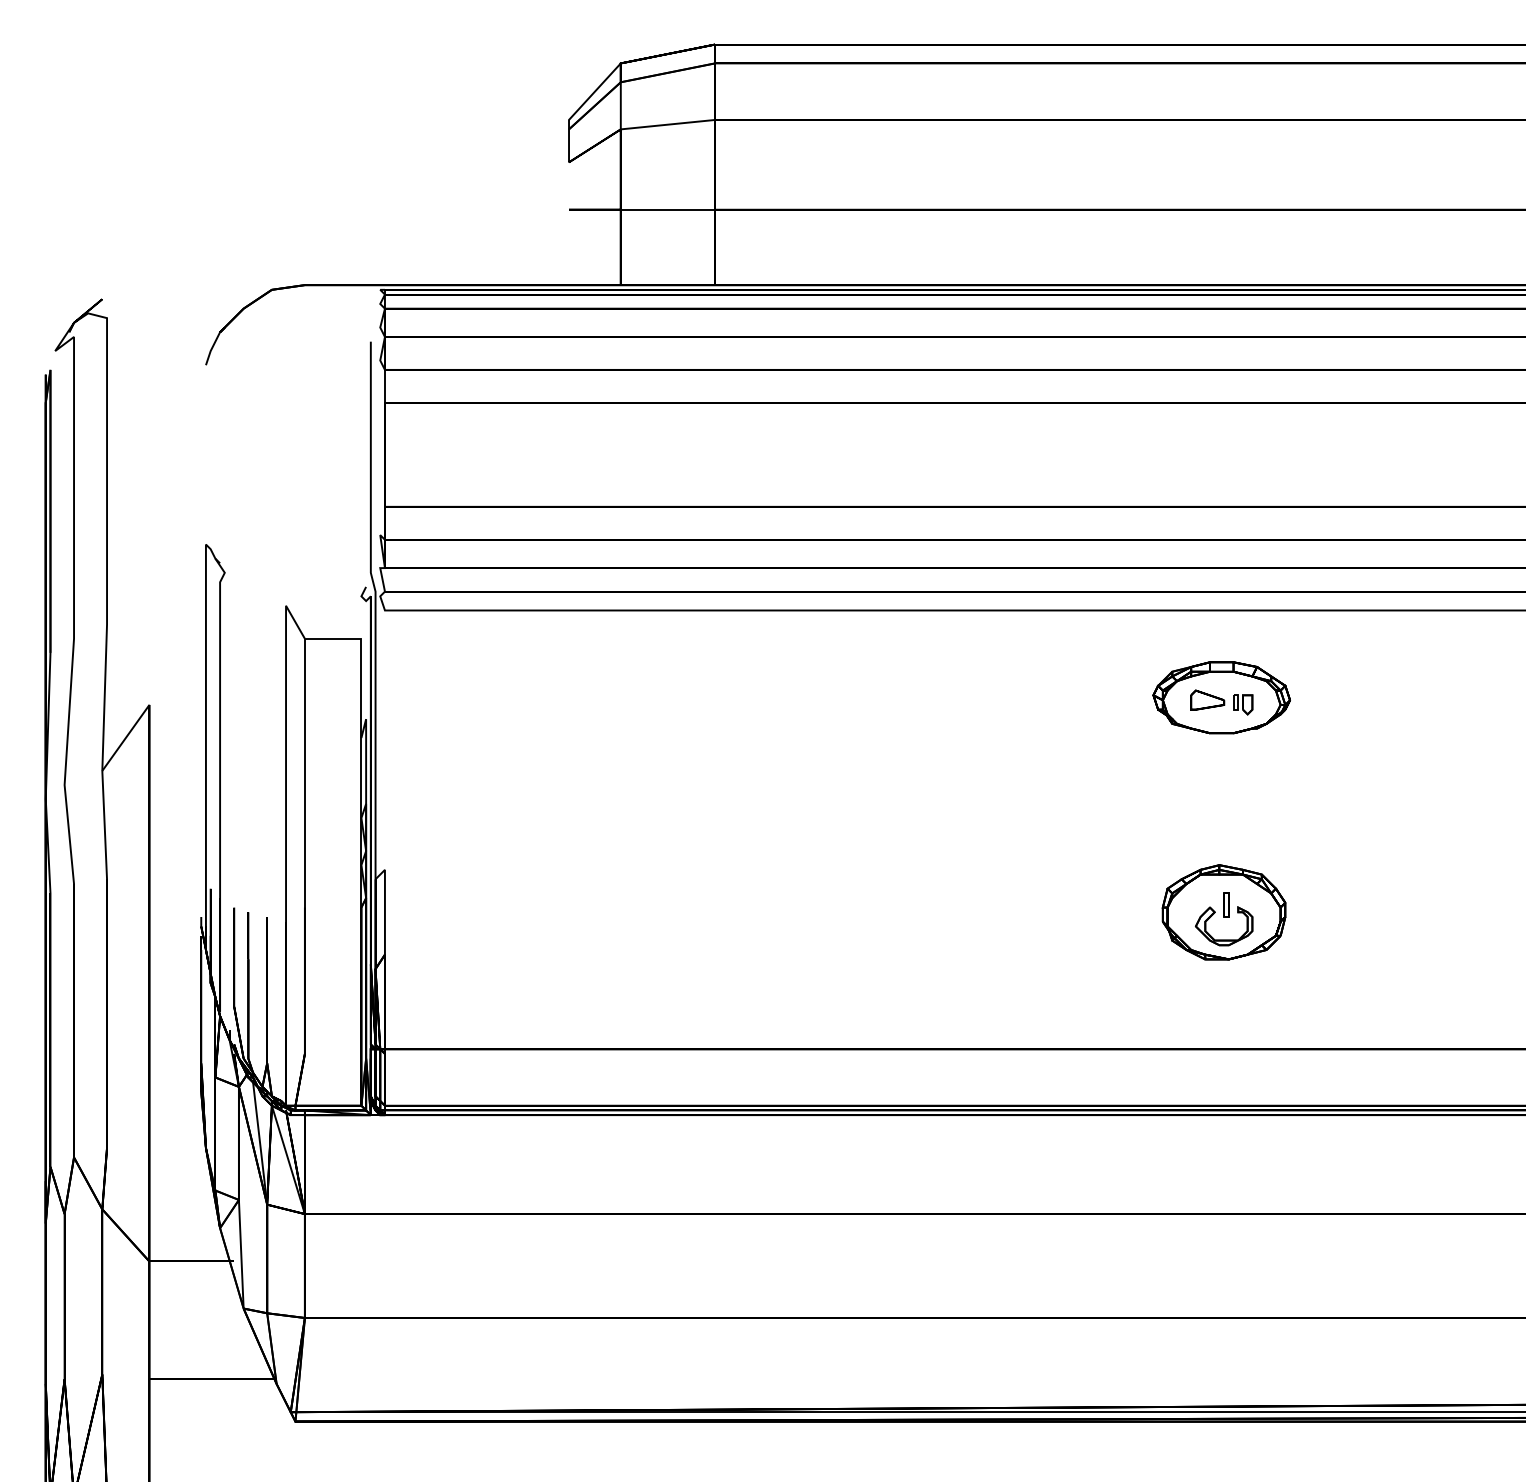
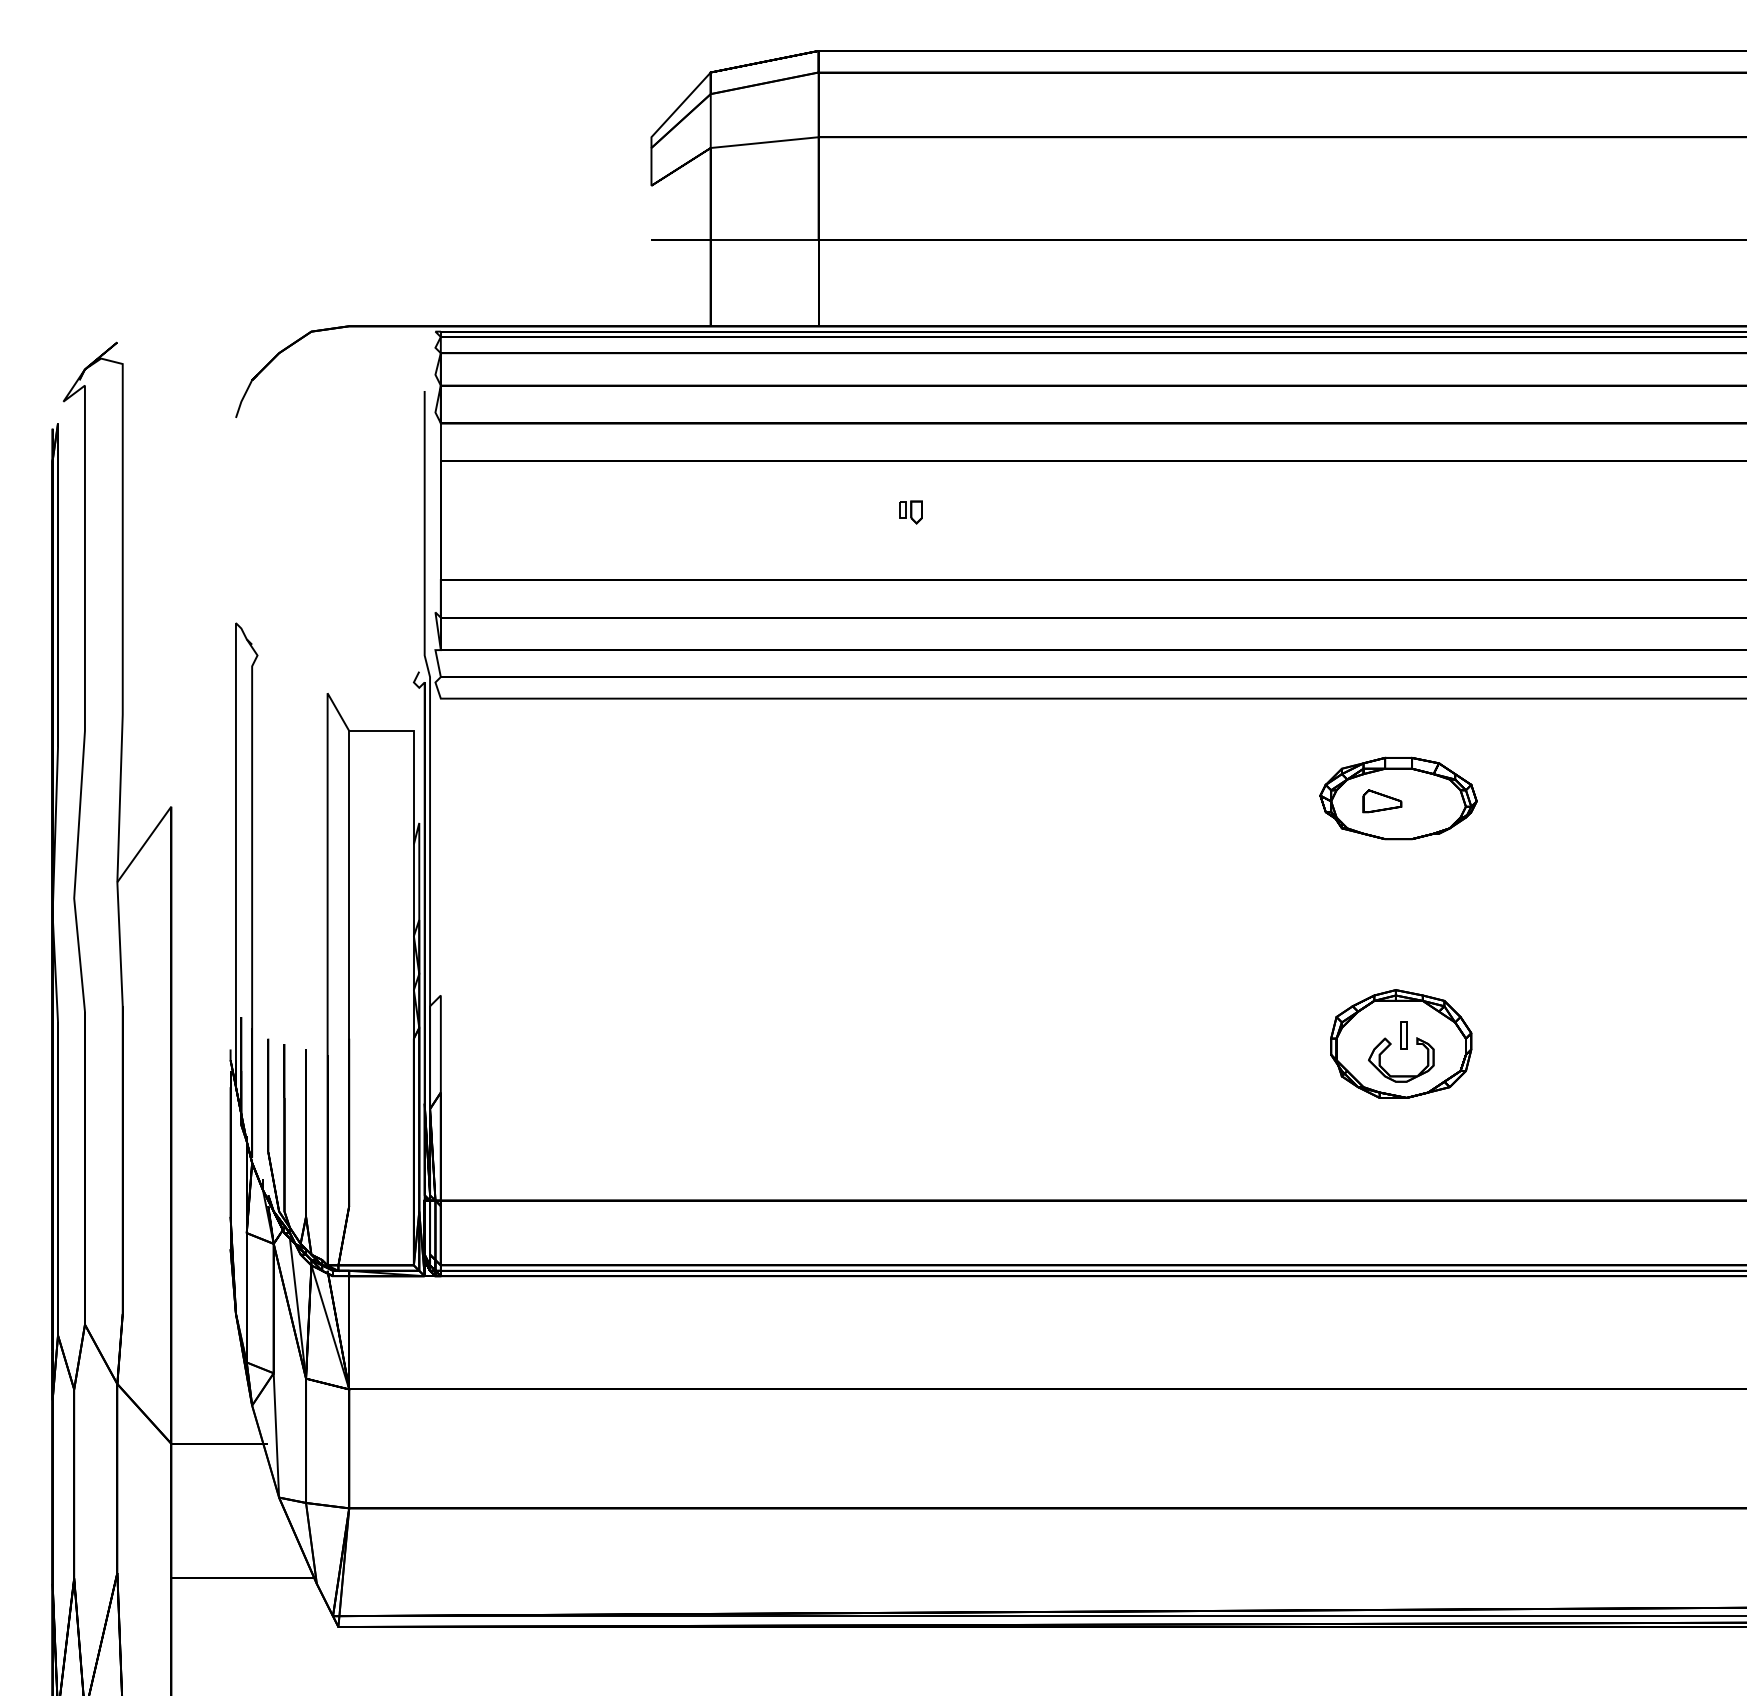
part: (1243, 704) -> (911, 512), moved

